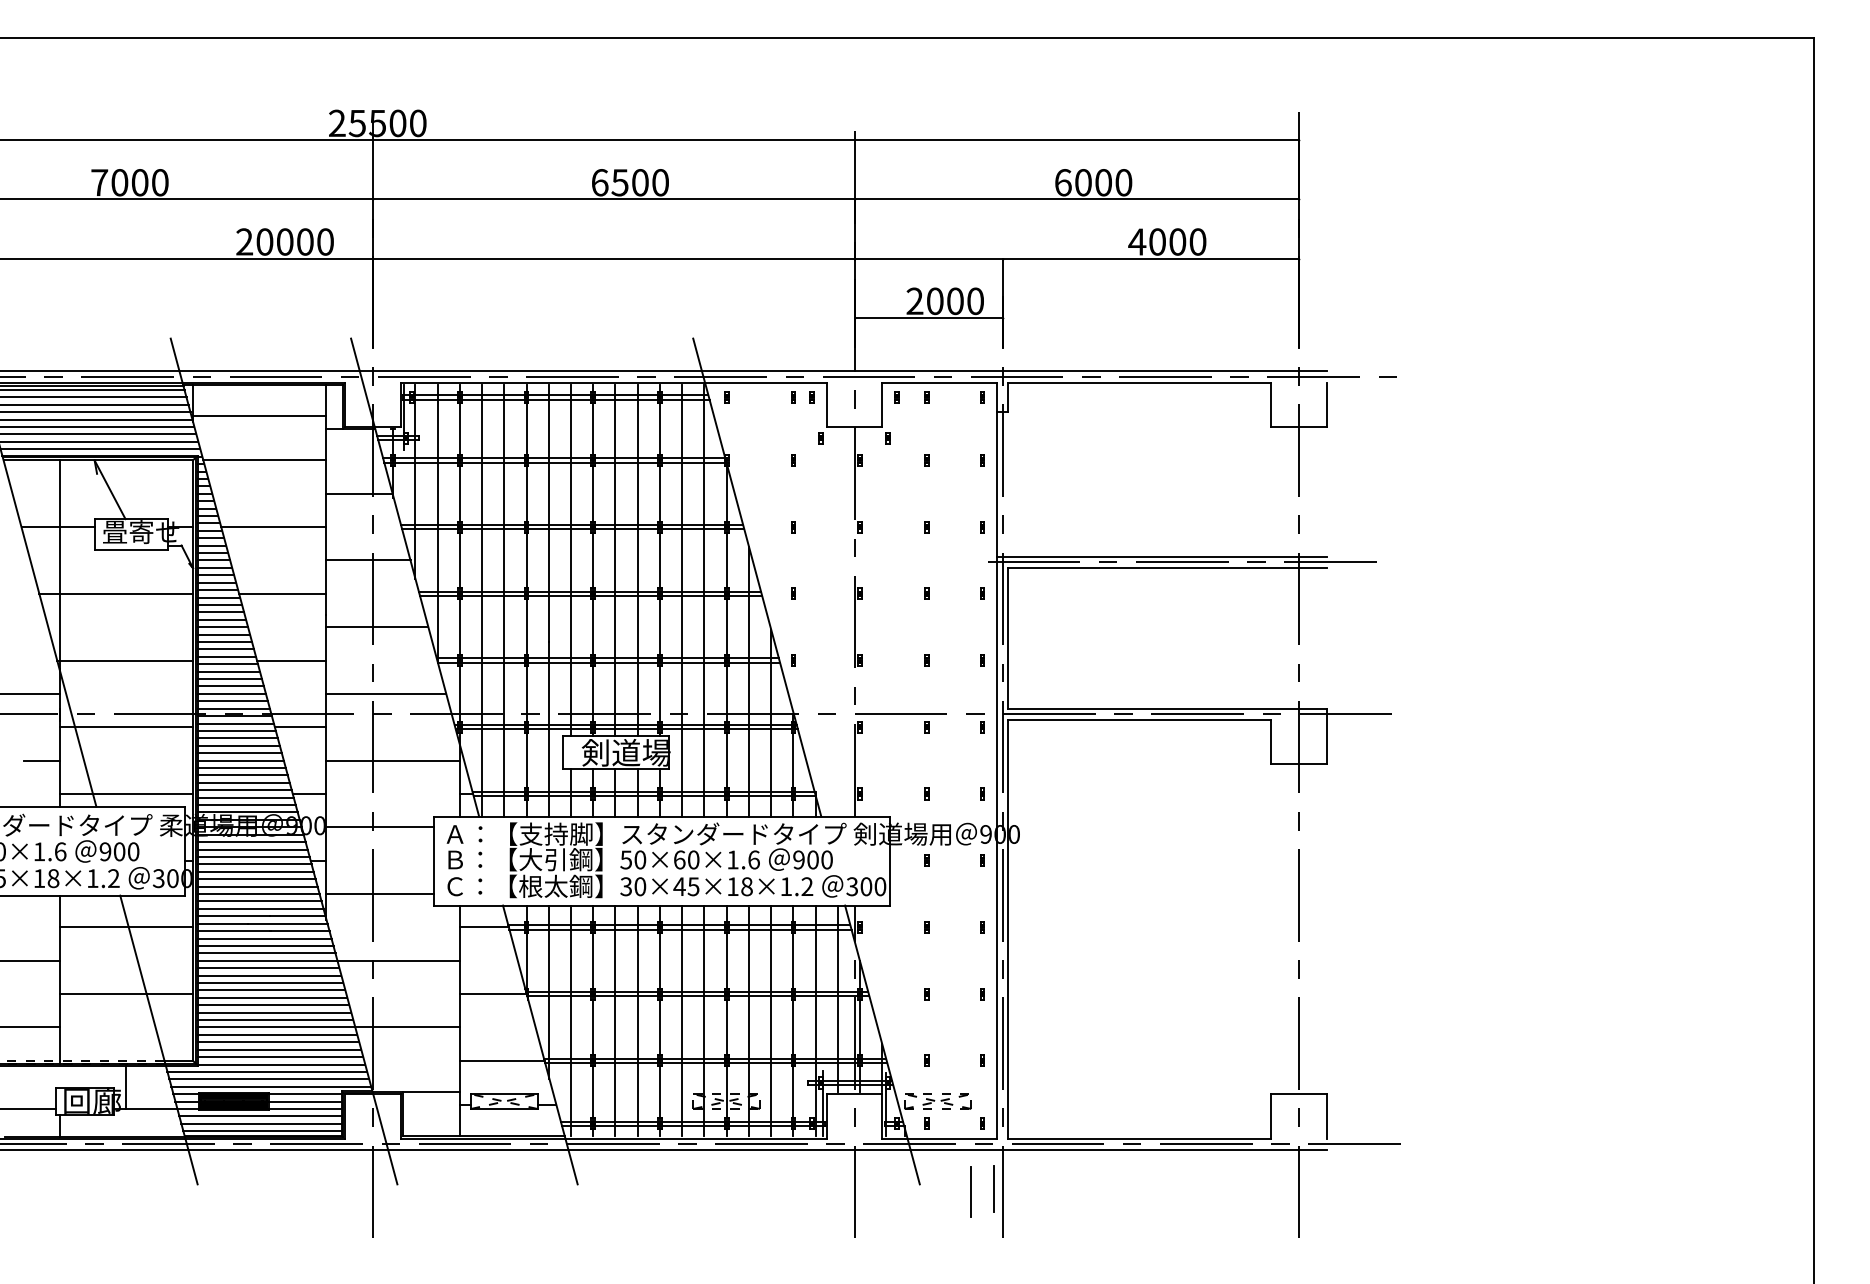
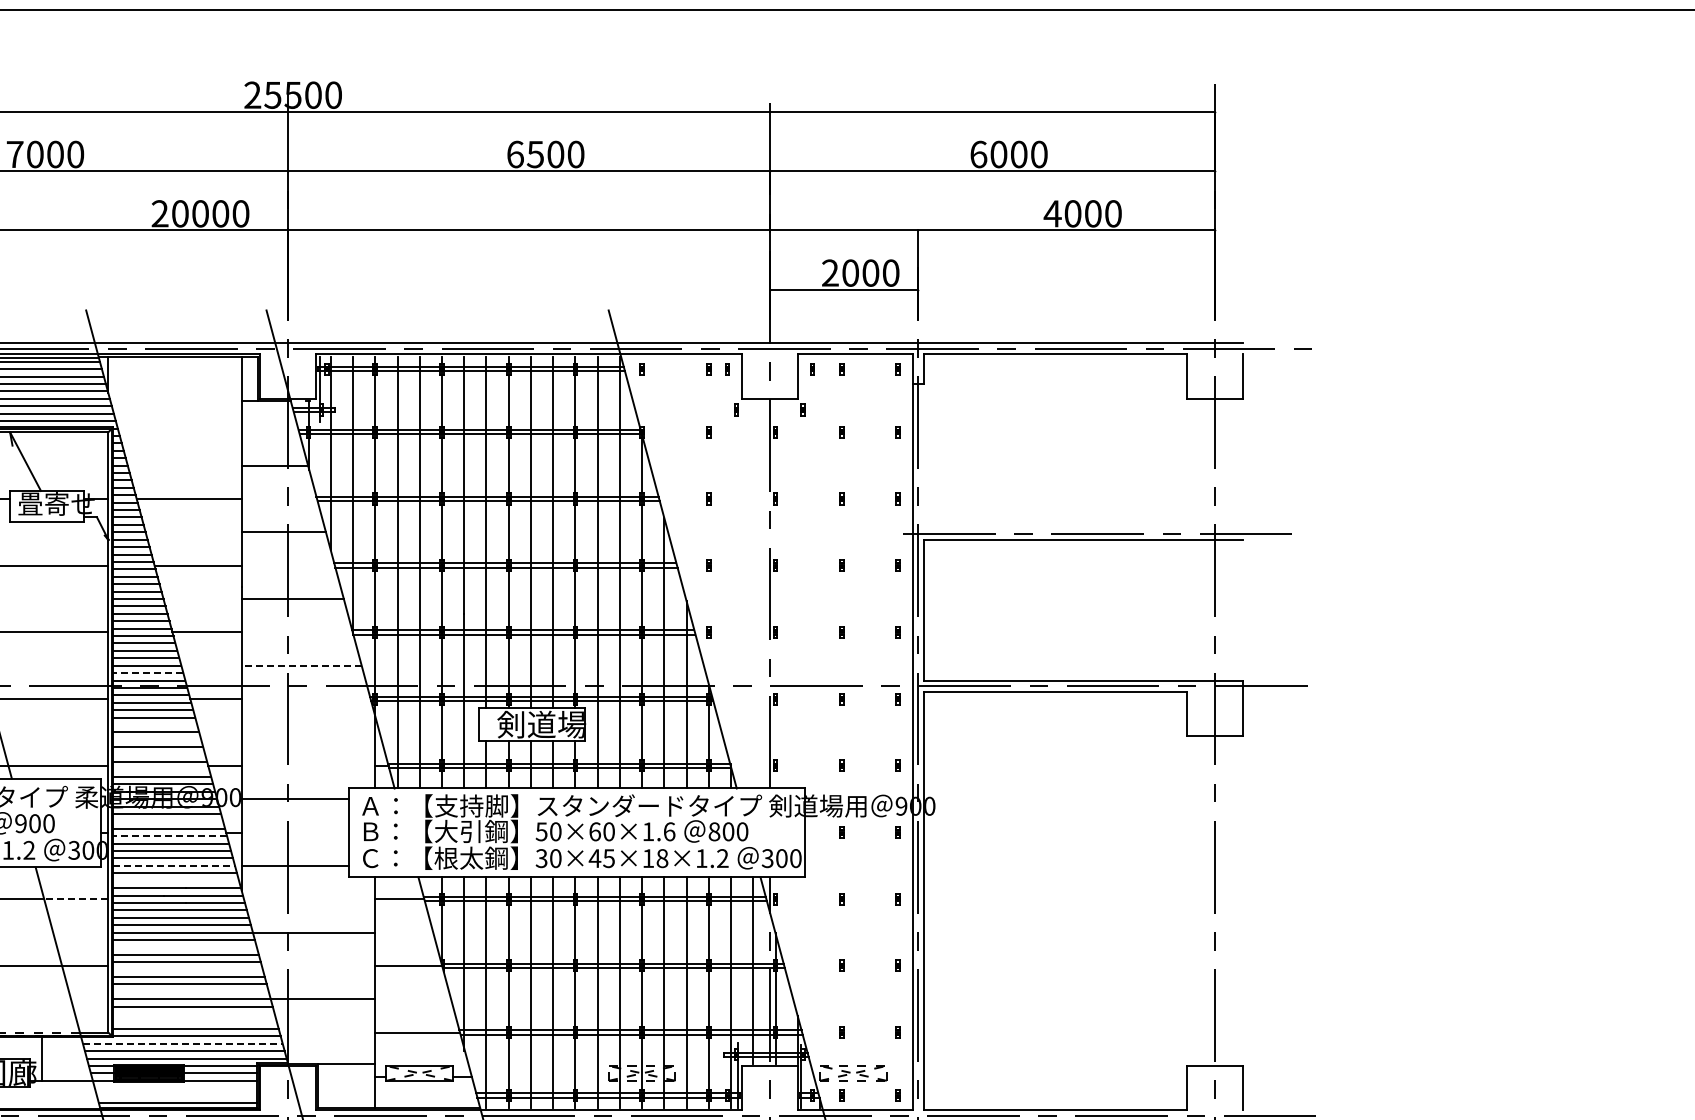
line: (259, 415) -> (174, 387), removed
line: (264, 460) -> (179, 432), removed
line: (1162, 556) -> (1077, 528), removed
line: (386, 693) -> (301, 665), solid -> dashed
line: (232, 701) -> (147, 673), solid -> dashed
line: (239, 753) -> (154, 725), removed
line: (392, 760) -> (307, 732), removed
line: (241, 768) -> (156, 740), removed
line: (243, 782) -> (158, 754), removed
line: (245, 797) -> (160, 769), removed
line: (252, 849) -> (167, 821), removed
text: (798, 859) -> (713, 831), 900 -> 800
line: (254, 864) -> (169, 836), solid -> dashed
line: (258, 894) -> (173, 866), solid -> dashed
line: (260, 908) -> (175, 880), removed
line: (160, 927) -> (75, 899), solid -> dashed
line: (269, 975) -> (184, 947), removed
line: (272, 997) -> (187, 969), removed
line: (275, 1020) -> (190, 992), removed
line: (278, 1042) -> (193, 1014), removed
line: (279, 1049) -> (194, 1021), removed
line: (267, 1071) -> (182, 1043), solid -> dashed
line: (260, 1116) -> (175, 1088), removed
line: (261, 1123) -> (176, 1095), removed

